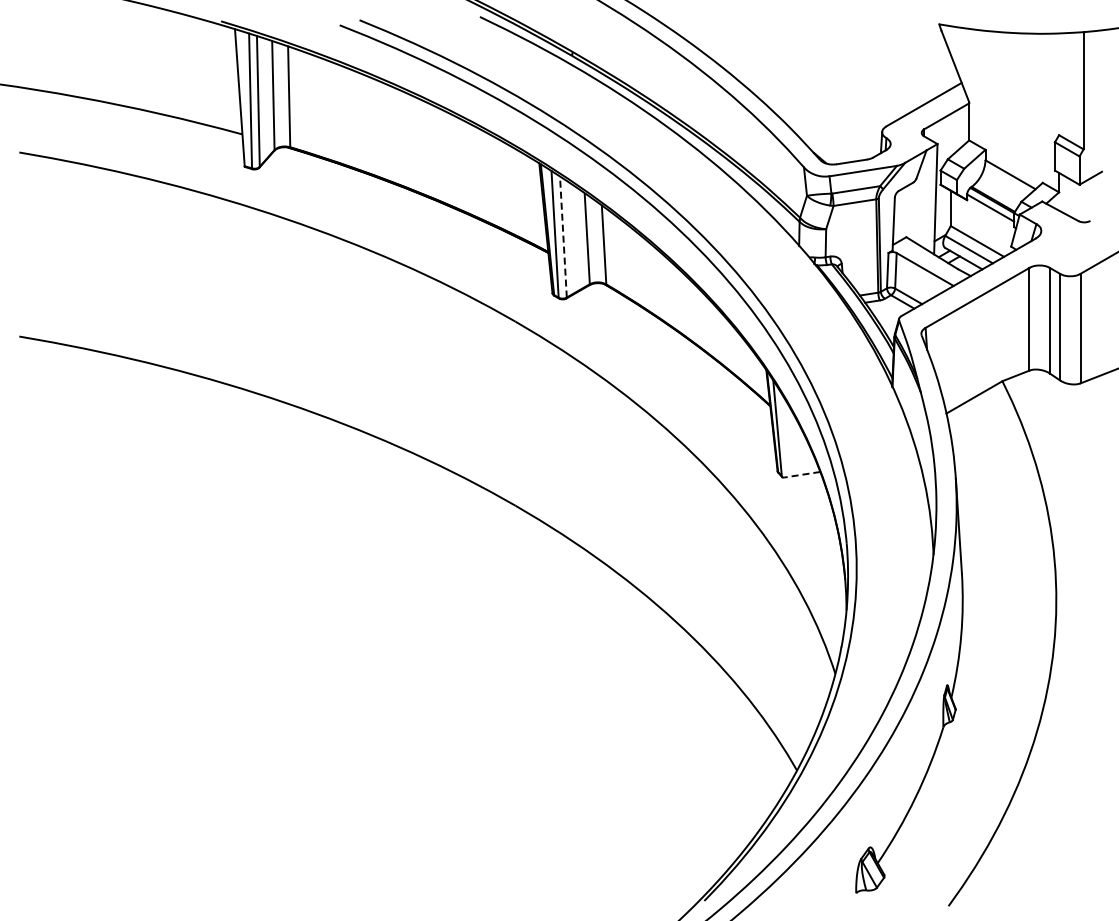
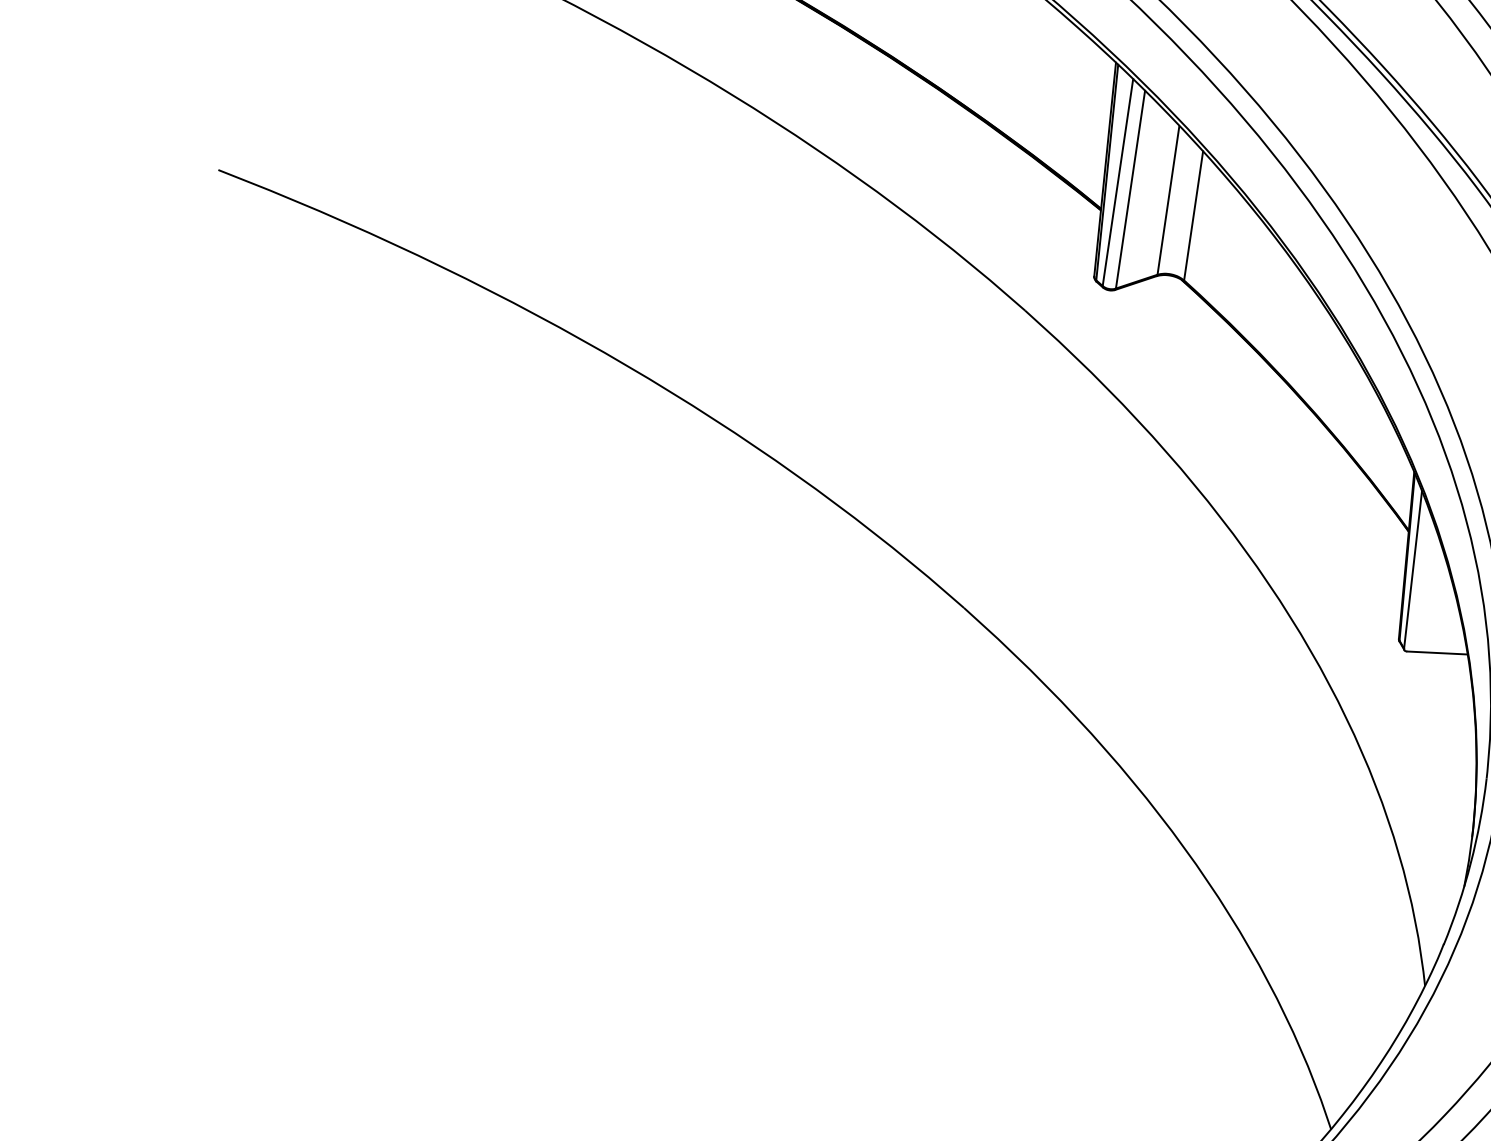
line: (563, 237) -> (1130, 190), dashed -> solid
line: (801, 474) -> (1436, 652), dashed -> solid

